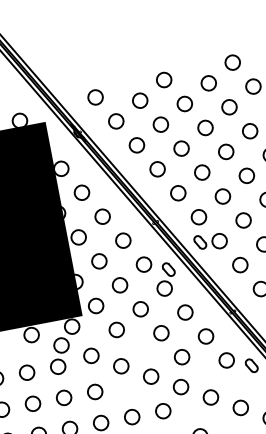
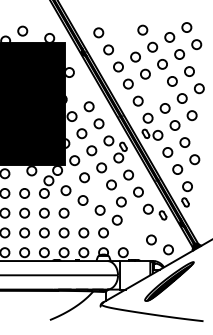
circle: (139, 99) -> (125, 39), removed
circle: (200, 171) -> (154, 90), removed
circle: (80, 192) -> (78, 89), removed
circle: (210, 396) -> (134, 229), removed

